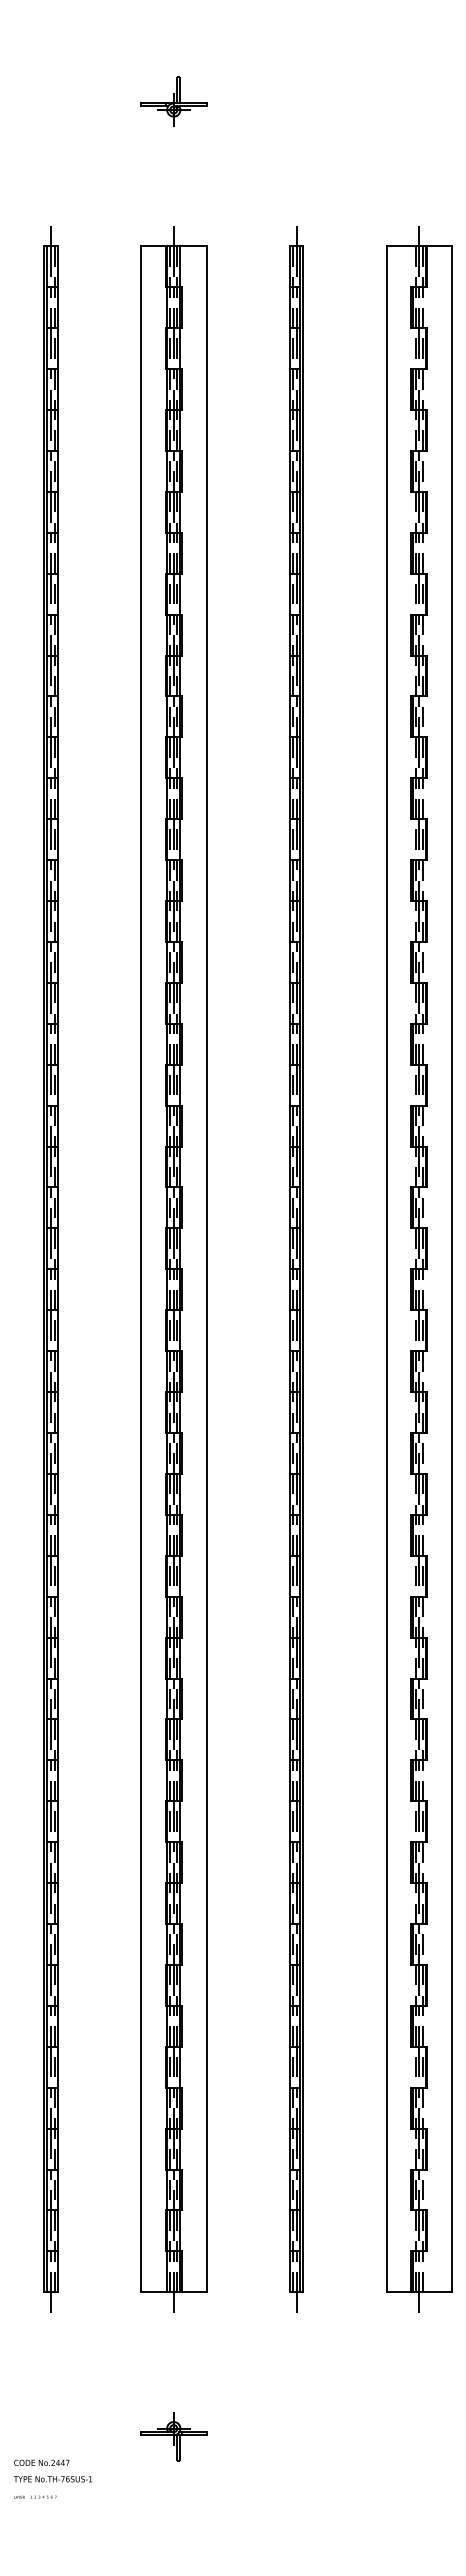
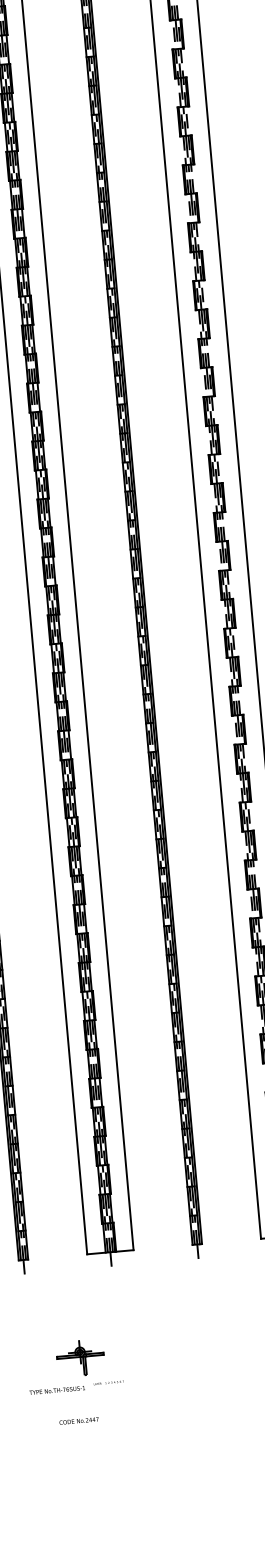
part: (173, 2436) -> (80, 1357), moved
text: (41, 2462) -> (78, 1420), moved
text: (52, 2479) -> (56, 1390), moved
text: (35, 2496) -> (108, 1382), moved

